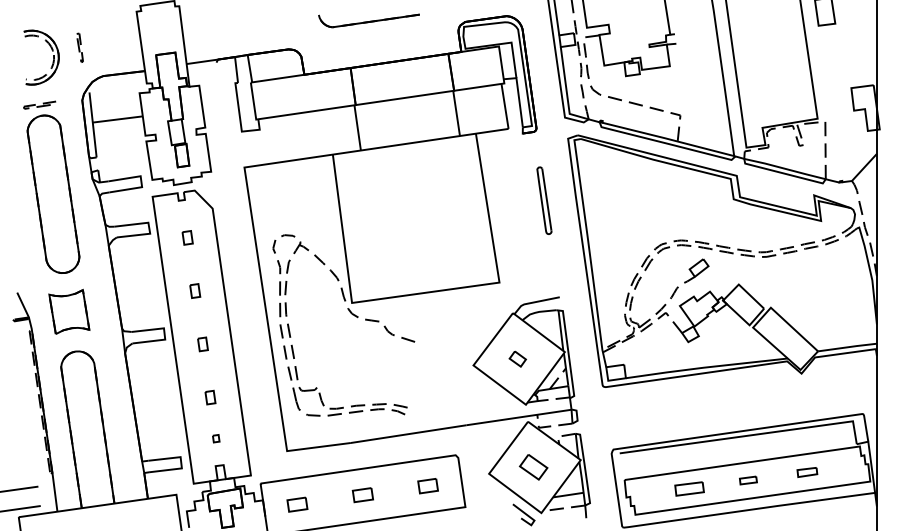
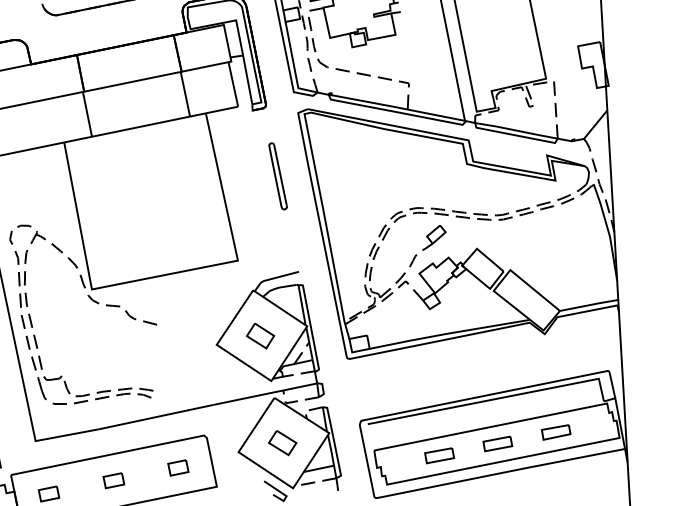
part: (517, 358) -> (260, 335), size x1.67
part: (807, 472) -> (556, 432), size x1.43
part: (748, 480) -> (497, 443), size x1.67

